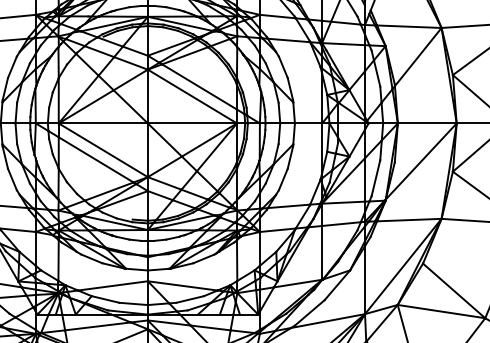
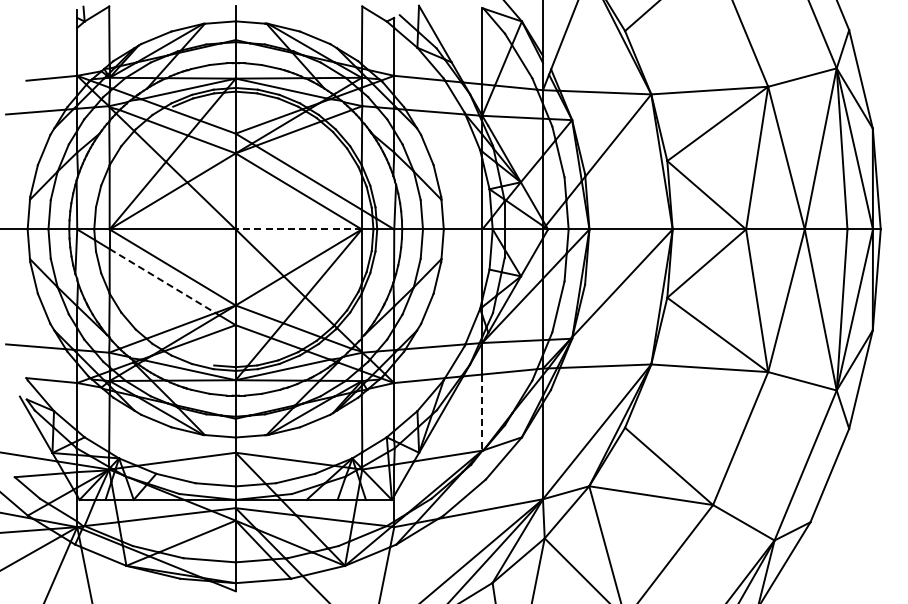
line: (192, 123) -> (298, 229), solid -> dashed
line: (96, 160) -> (162, 281), solid -> dashed
line: (322, 253) -> (482, 413), solid -> dashed

